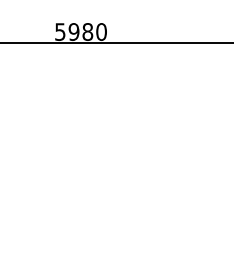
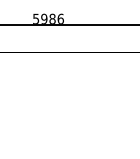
text: (101, 31) -> (60, 18), 5980 -> 5986

